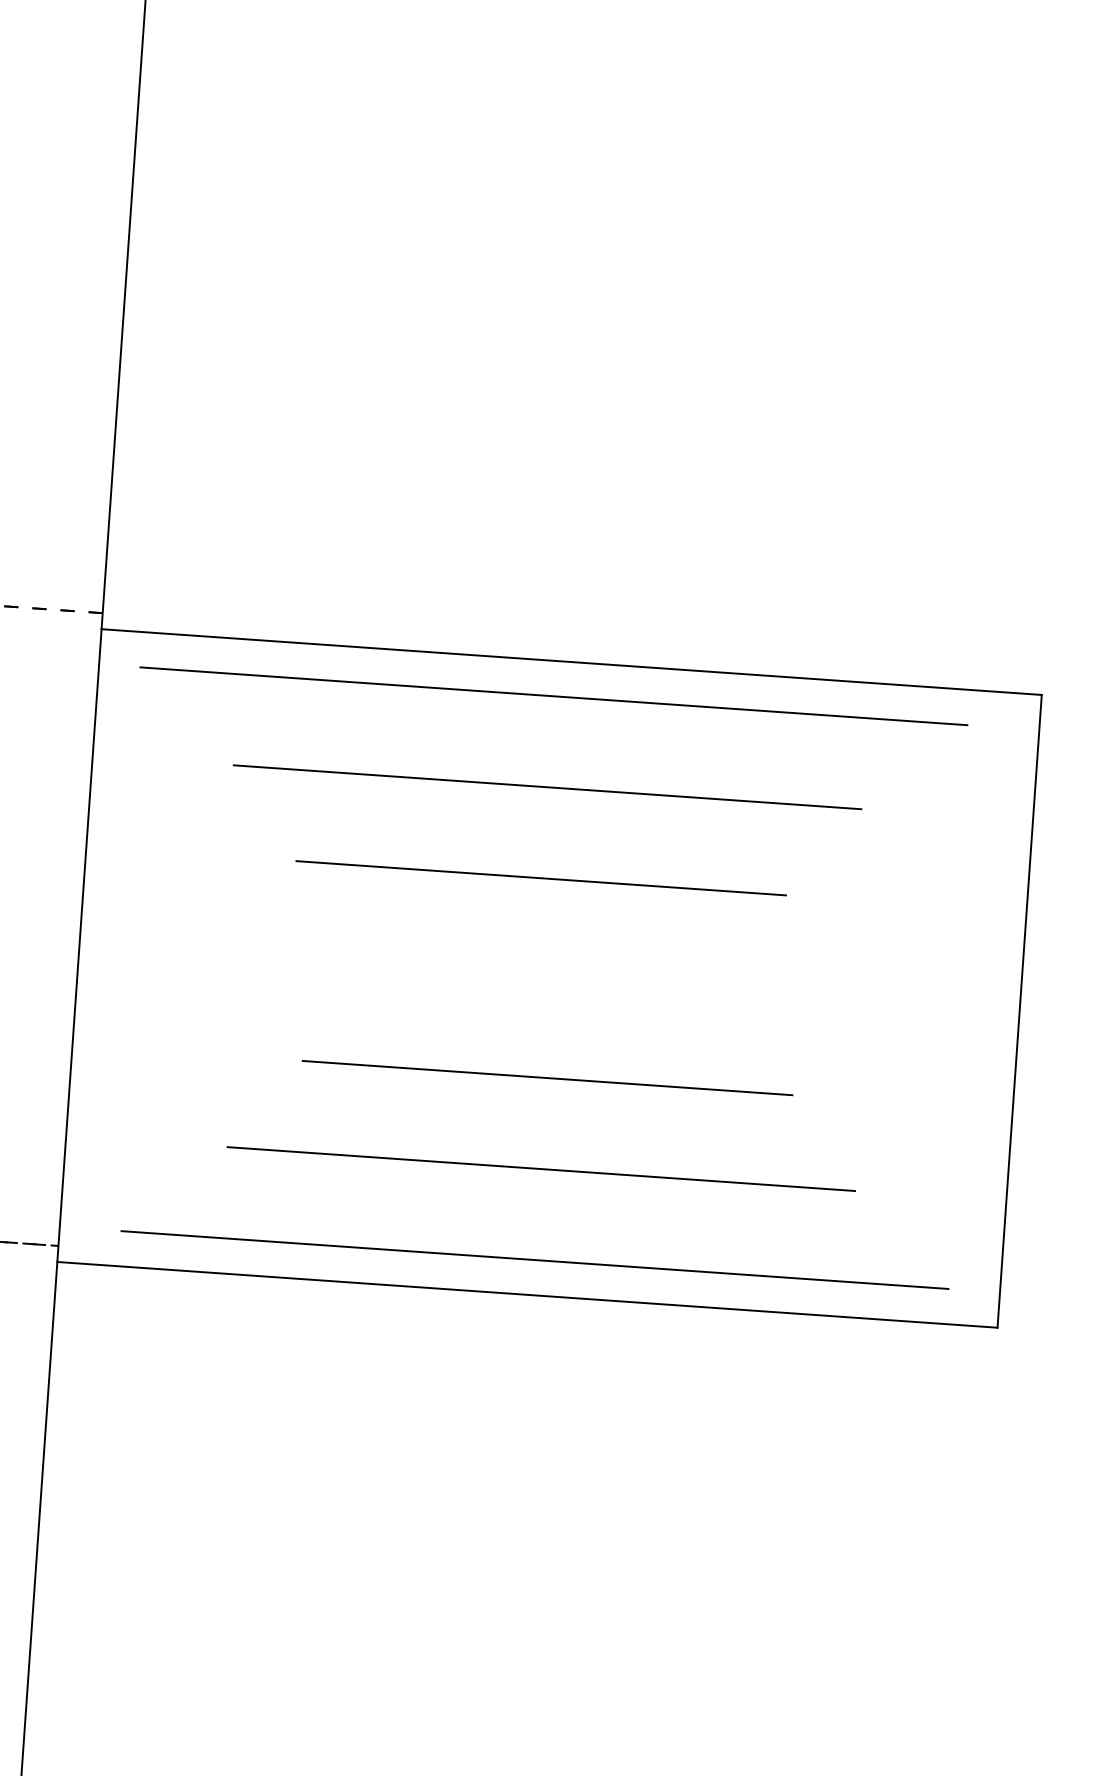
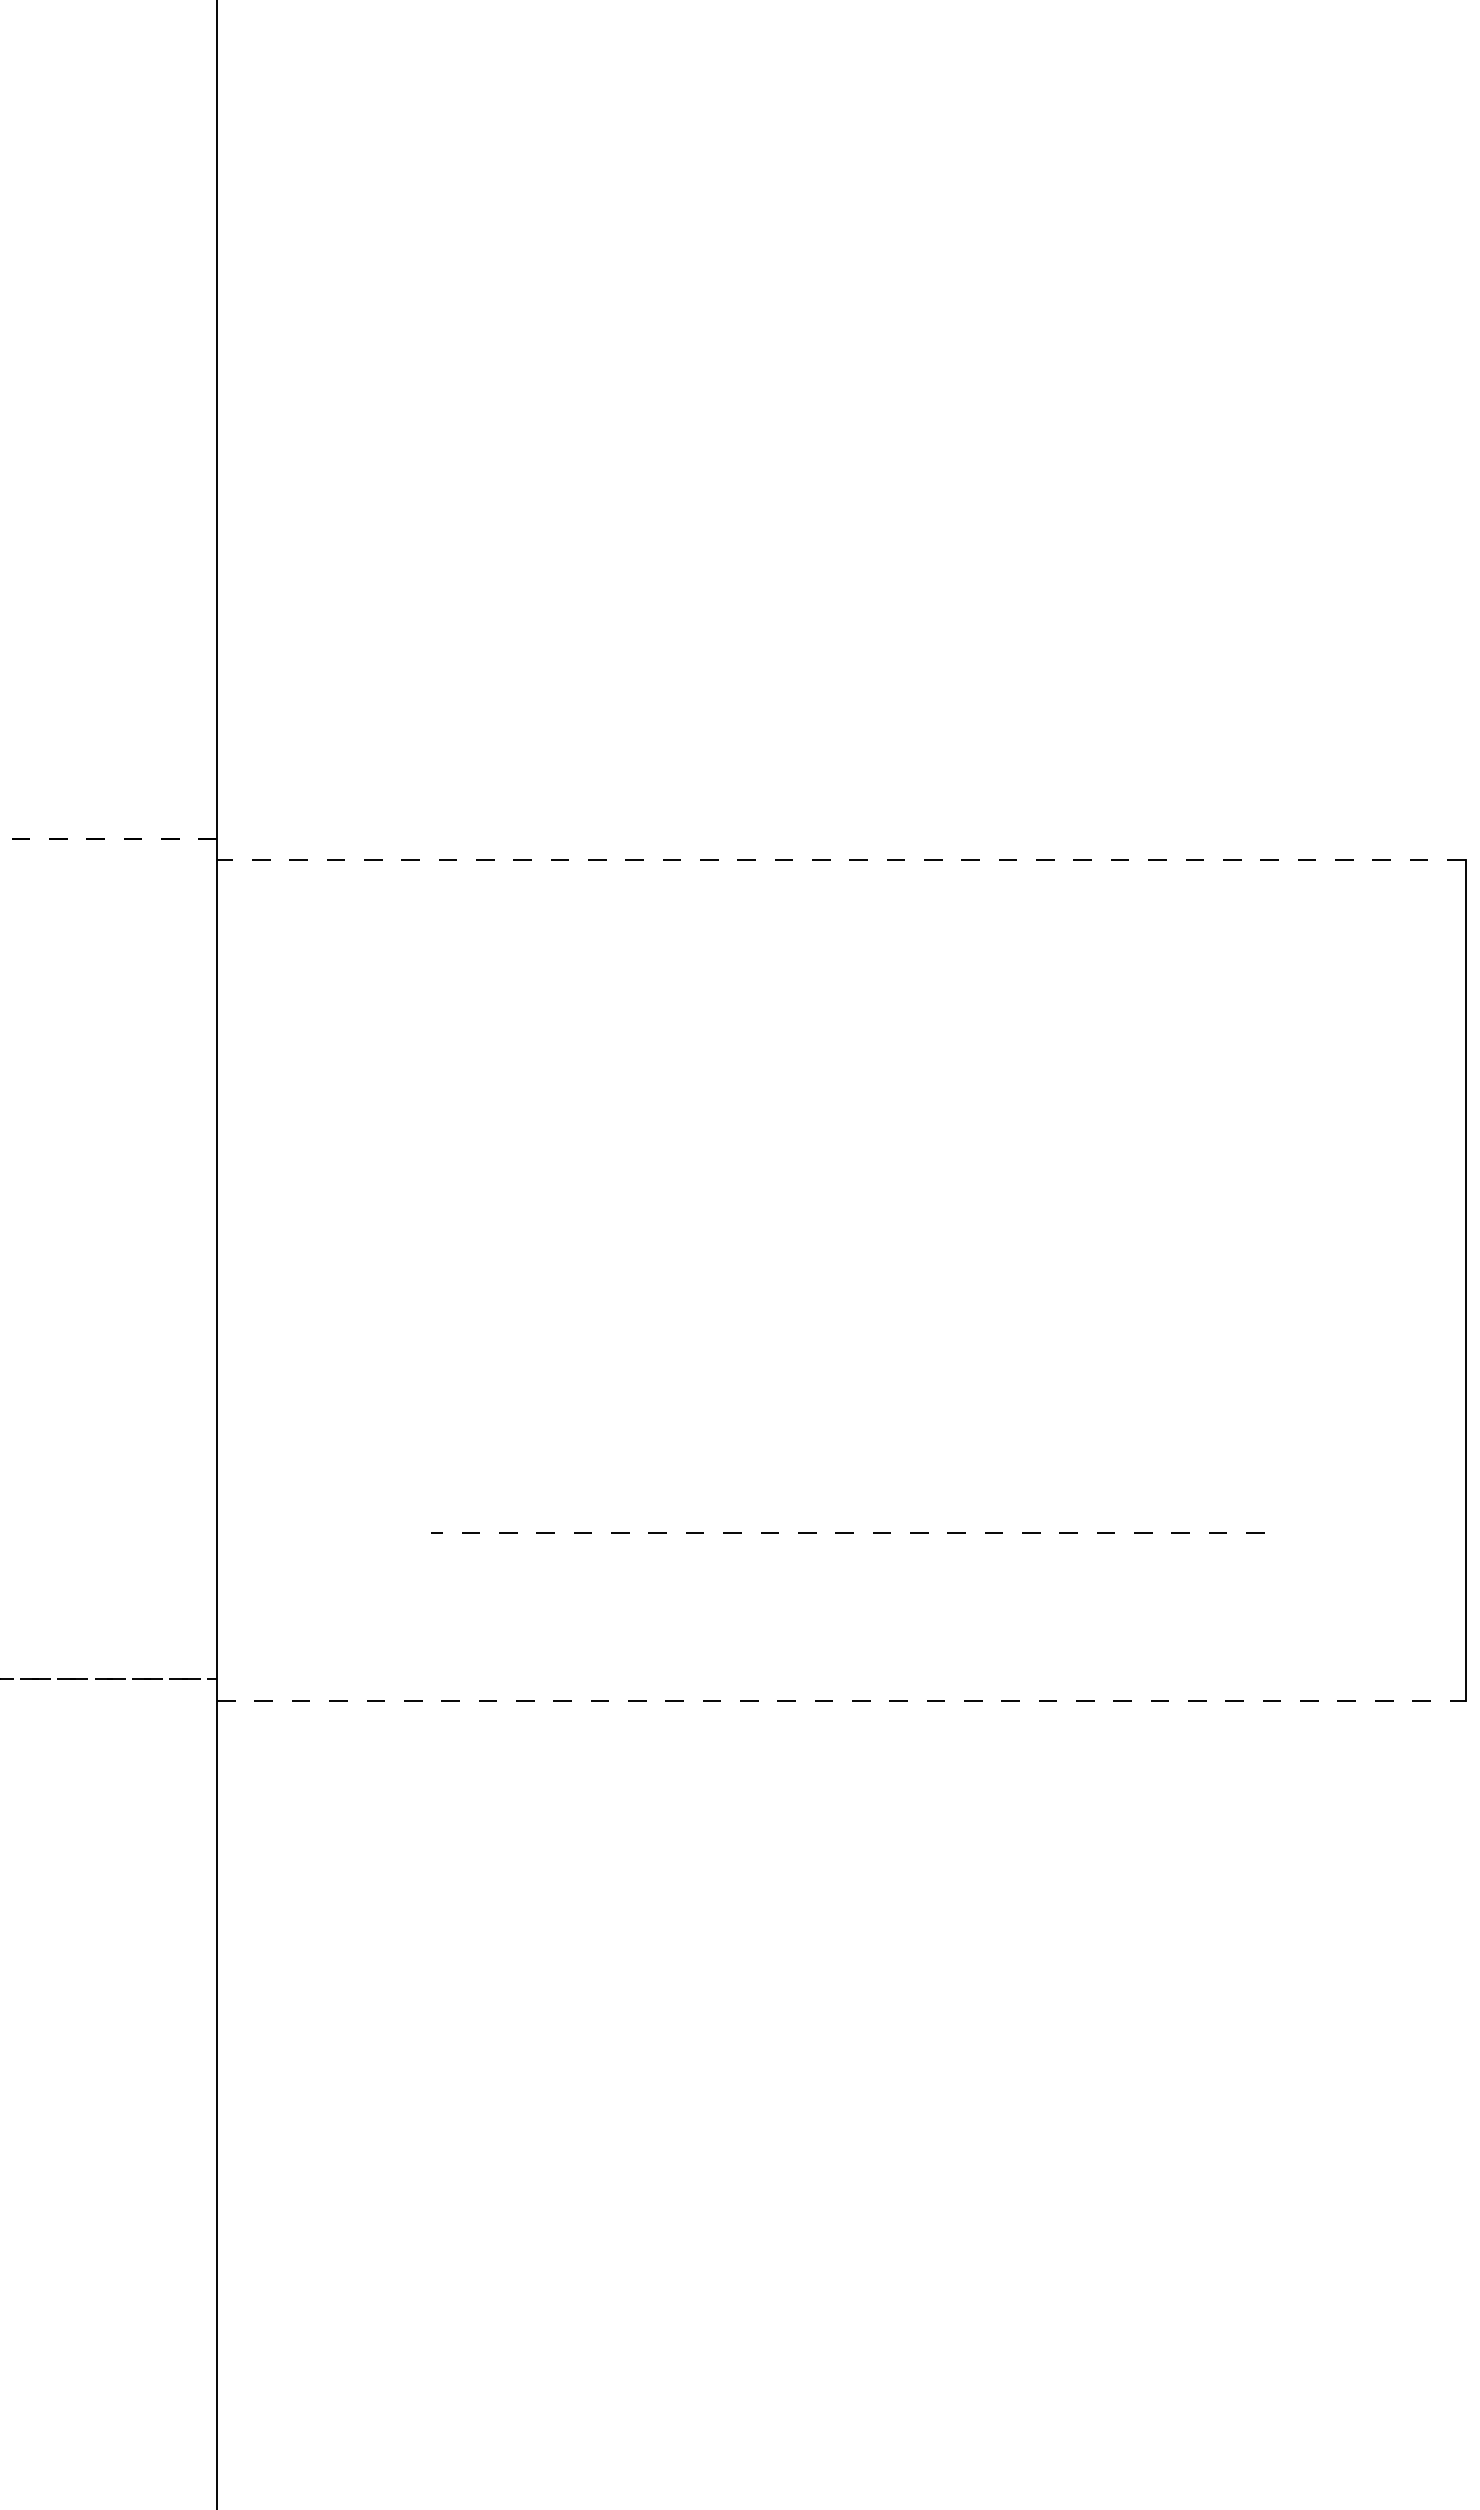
line: (571, 662) -> (840, 860), solid -> dashed
line: (553, 696) -> (820, 907), removed
line: (547, 787) -> (820, 1028), removed
line: (541, 878) -> (821, 1148), removed
line: (547, 1077) -> (847, 1411), removed
line: (541, 1169) -> (848, 1533), solid -> dashed
line: (535, 1259) -> (848, 1653), removed
line: (527, 1294) -> (841, 1700), solid -> dashed

